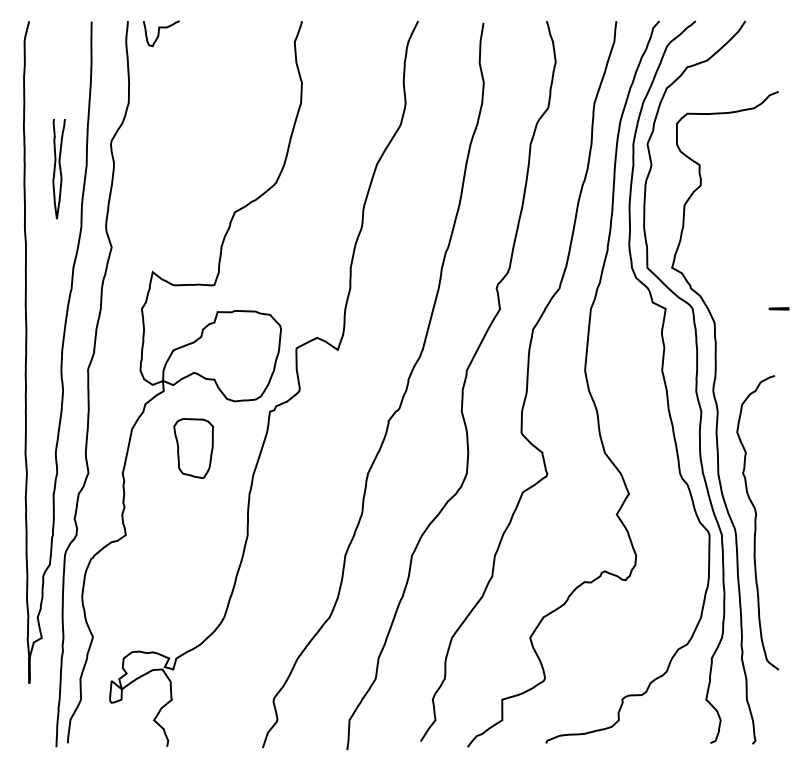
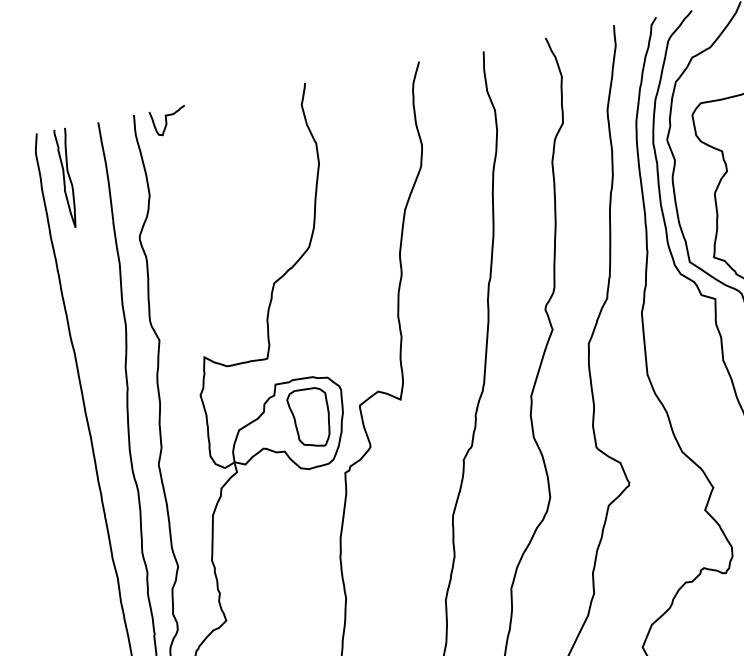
curve: (59, 169) -> (68, 178), moved
part: (193, 448) -> (310, 418), moved

